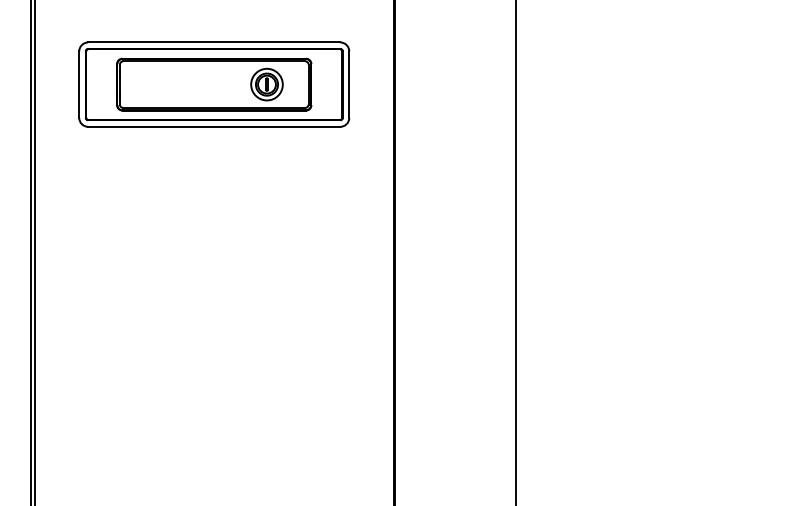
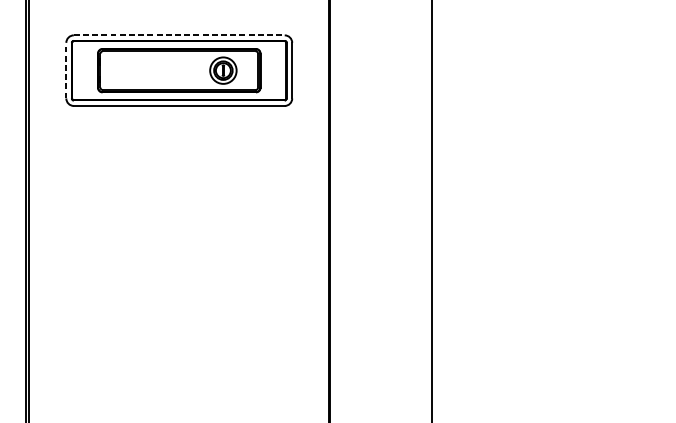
line: (214, 42) -> (179, 35), solid -> dashed
line: (79, 84) -> (66, 70), solid -> dashed

